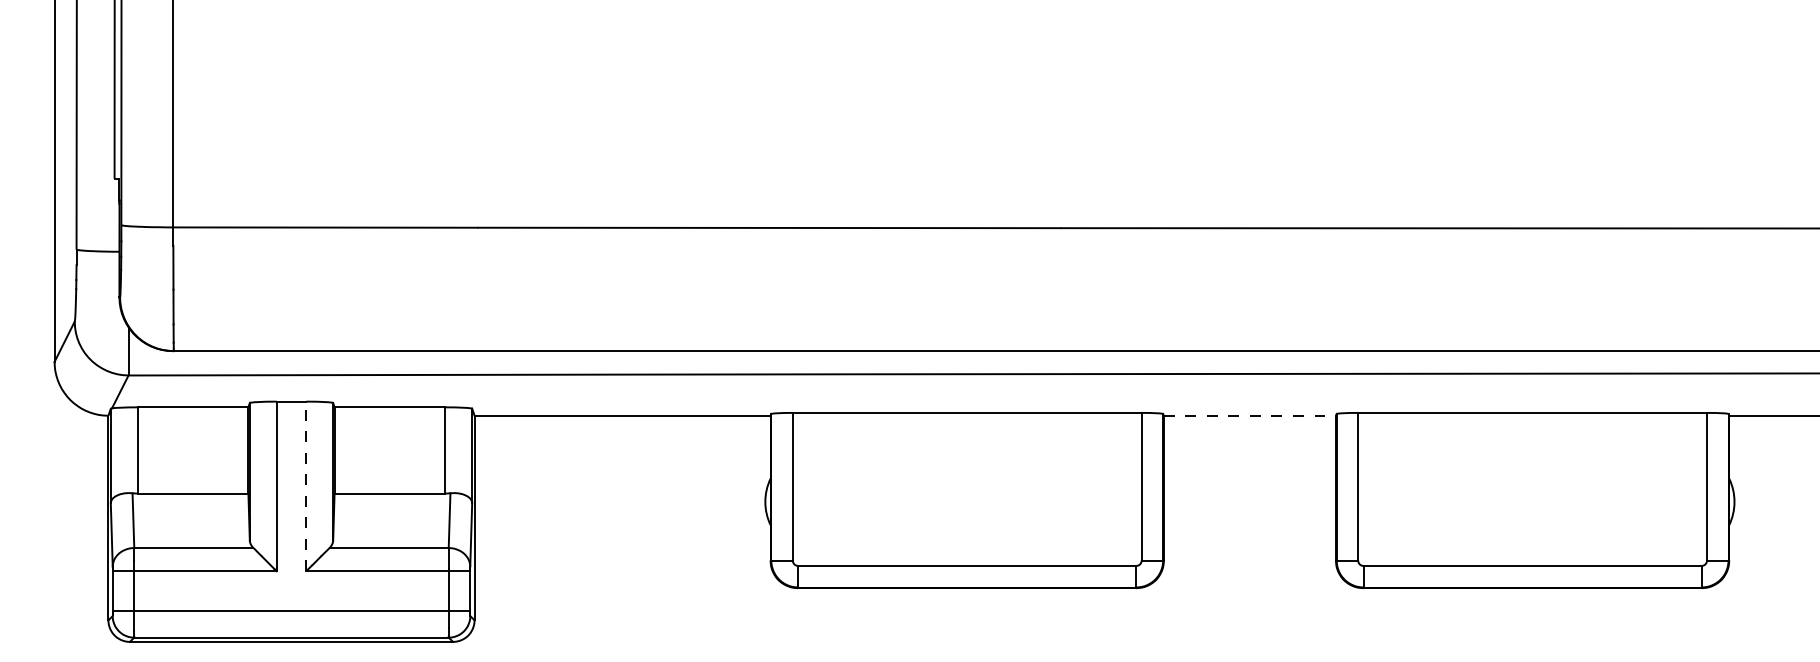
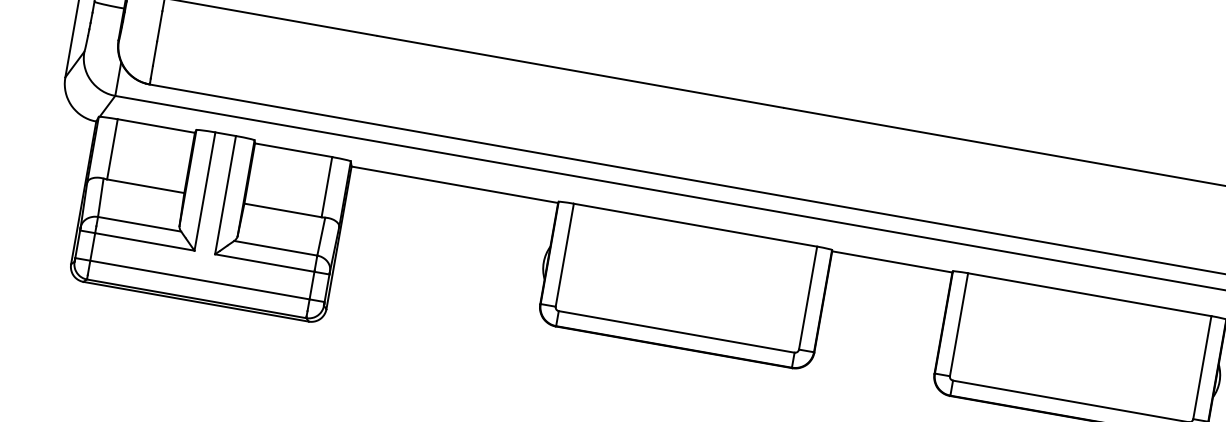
line: (1250, 415) -> (892, 261), dashed -> solid
line: (306, 486) -> (225, 195), dashed -> solid

